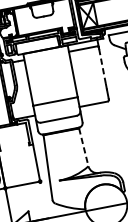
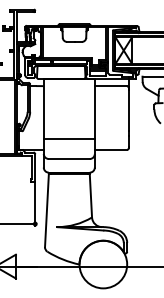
line: (102, 67) -> (128, 110), dashed -> solid
line: (83, 147) -> (90, 195), dashed -> solid

